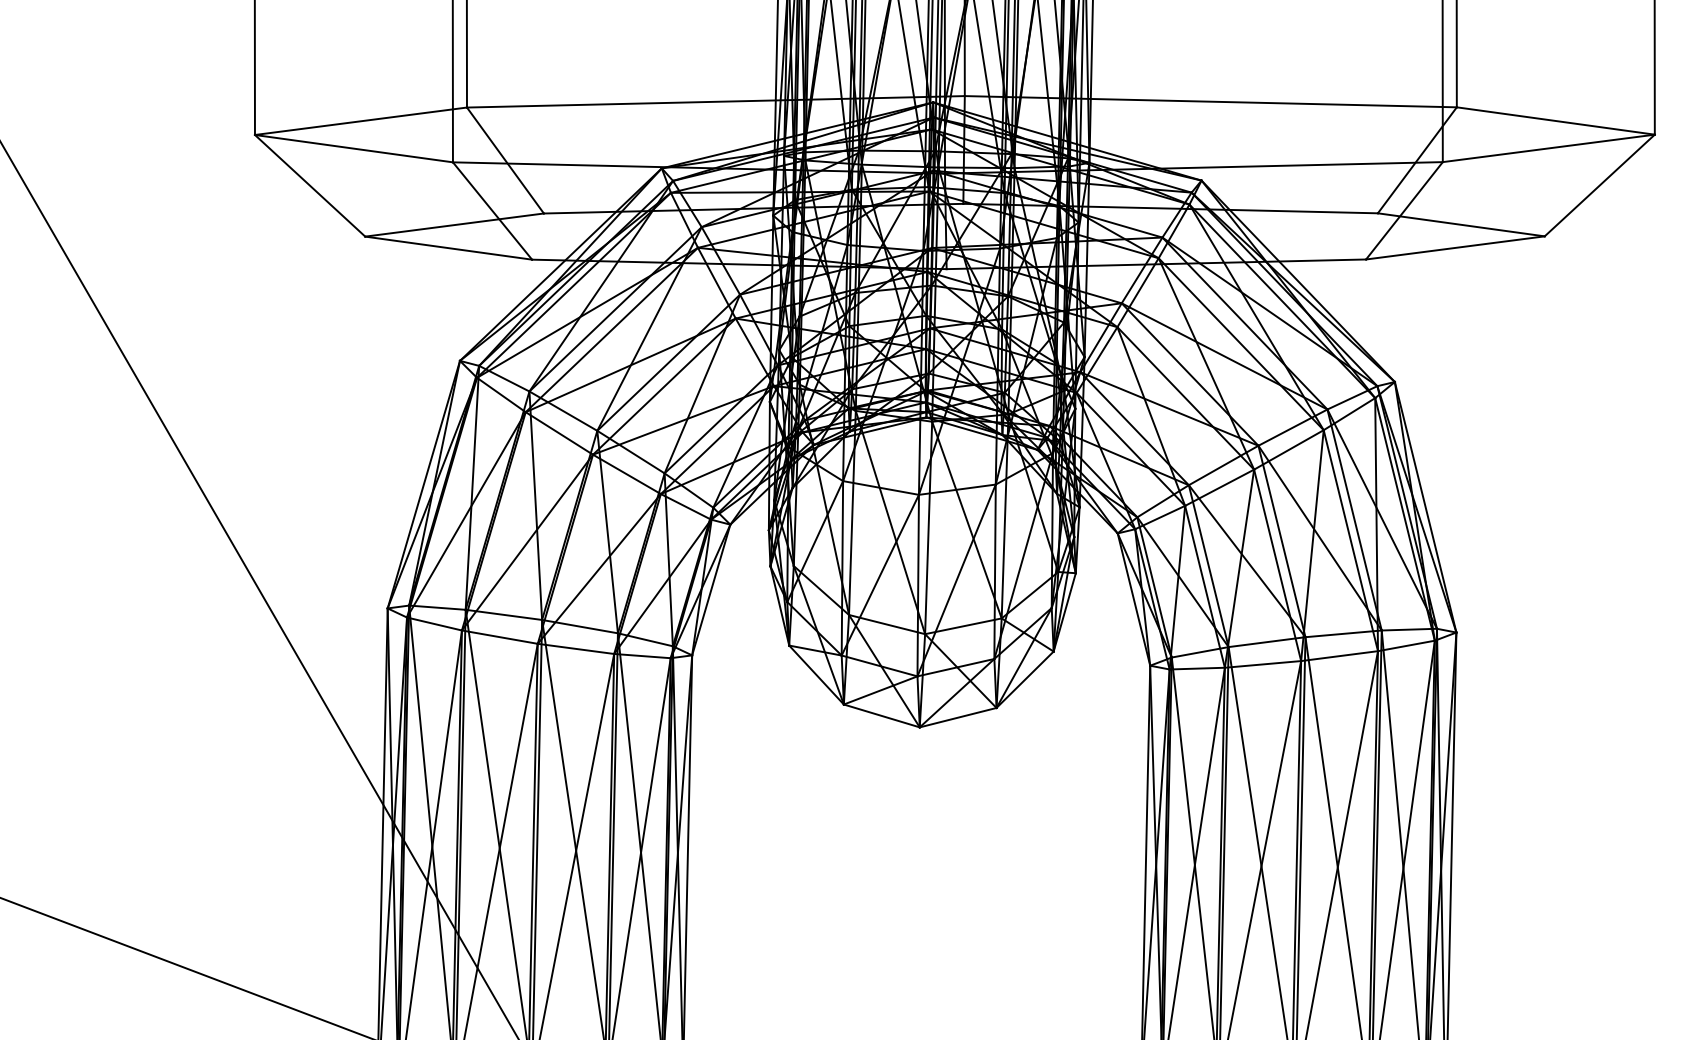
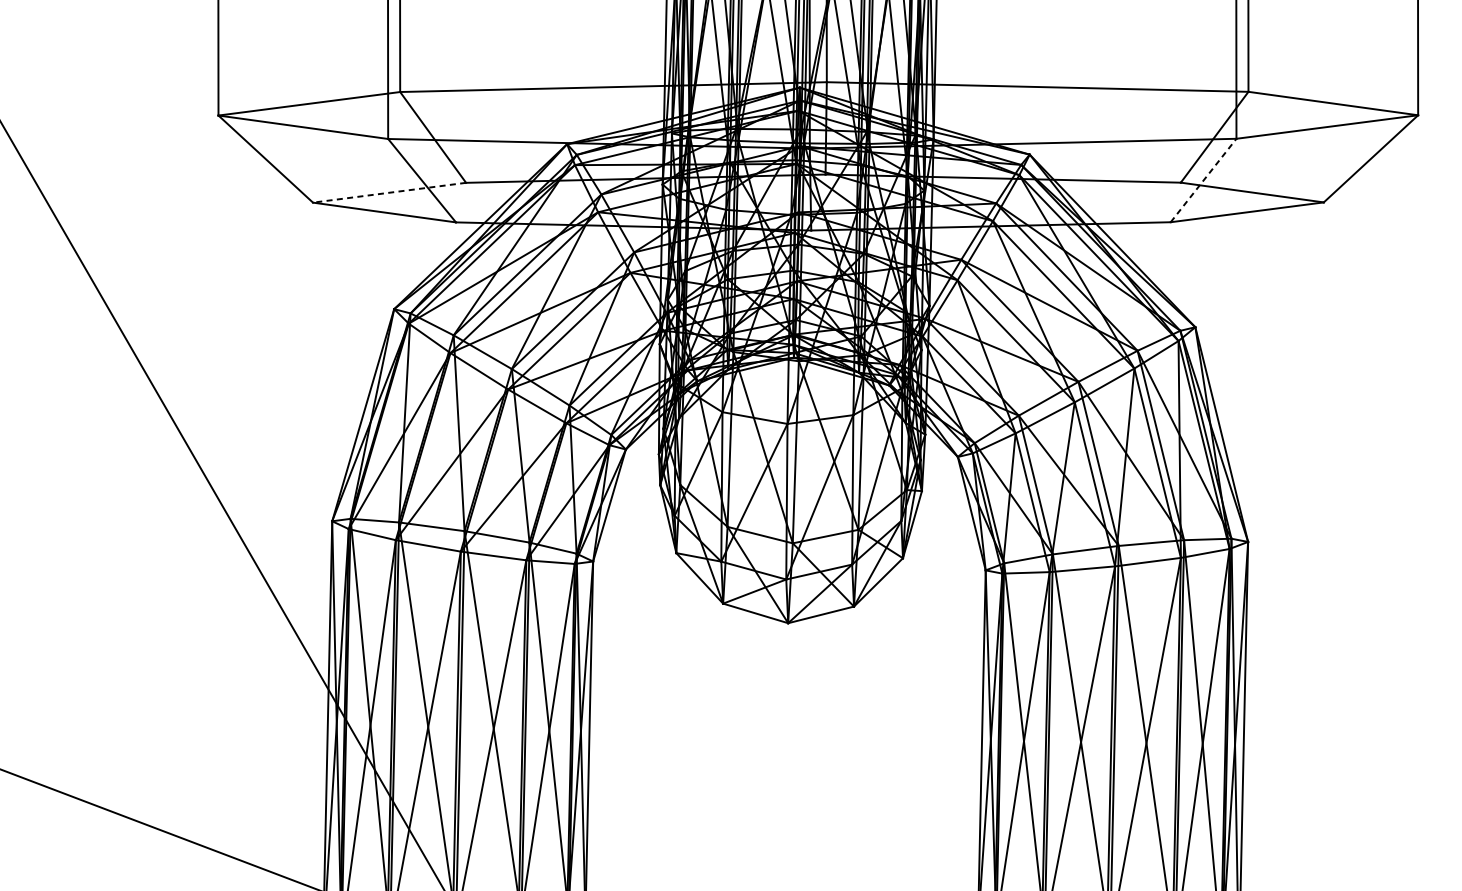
line: (1404, 210) -> (1203, 180), solid -> dashed
line: (454, 225) -> (389, 193), solid -> dashed

